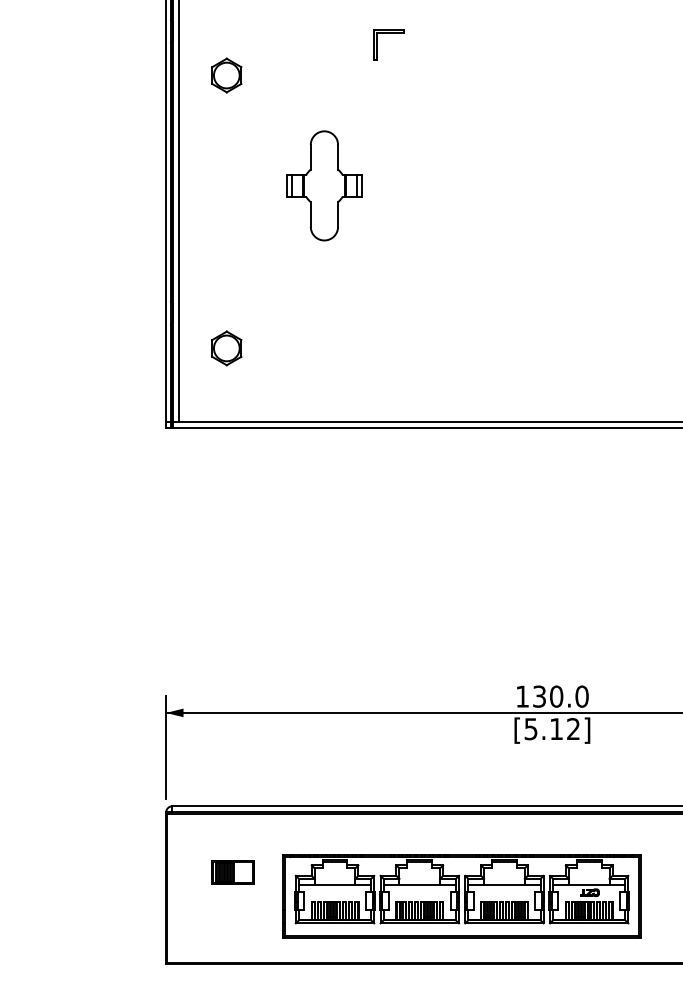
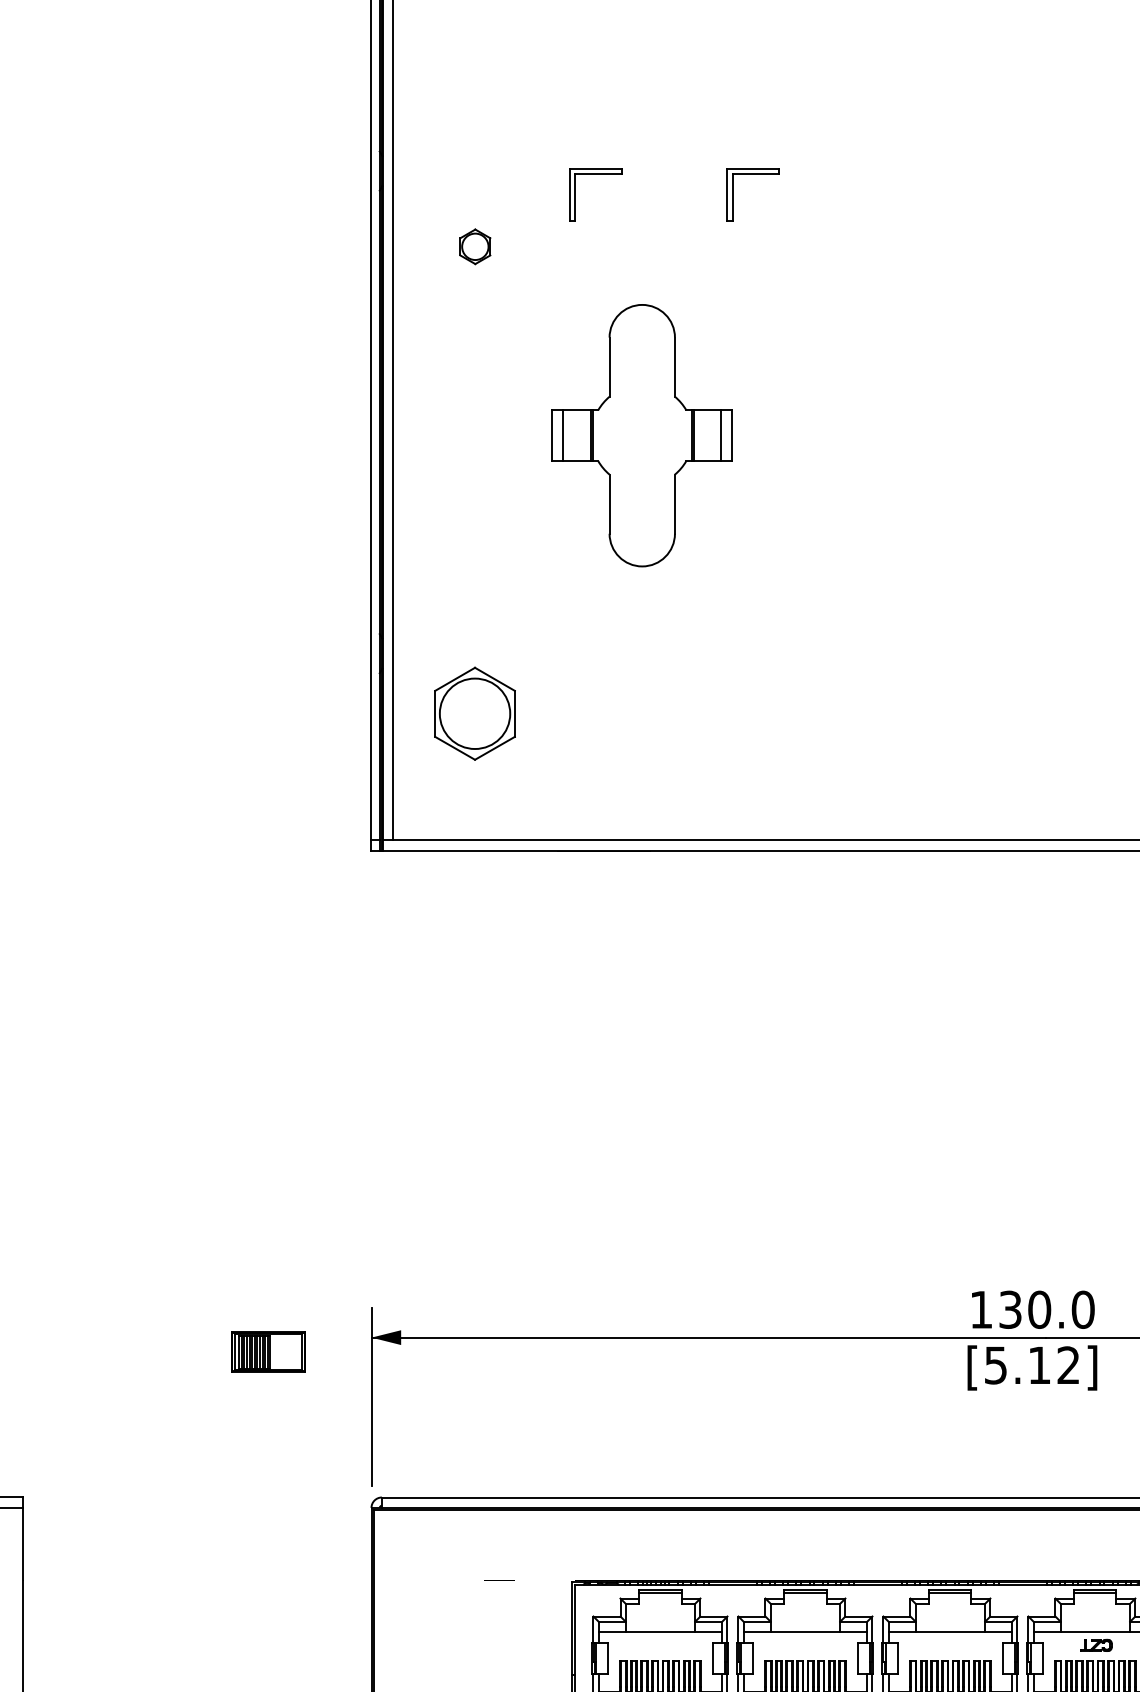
part: (296, 33) -> (594, 174), added
part: (226, 75) -> (474, 246), size x0.6
part: (324, 185) -> (642, 435), size x1.4
part: (226, 348) -> (474, 713), size x1.6
part: (232, 872) -> (267, 1352), moved

